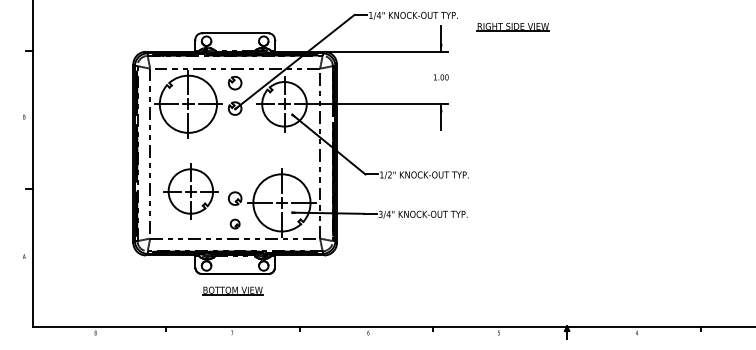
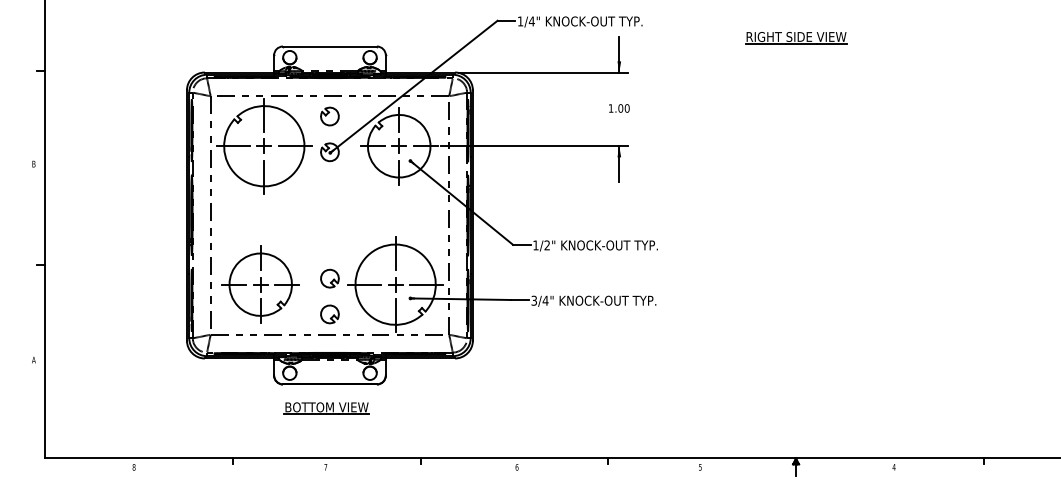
part: (513, 27) -> (796, 38), moved
part: (190, 191) -> (260, 284), moved
part: (234, 224) -> (329, 314), size x1.43

